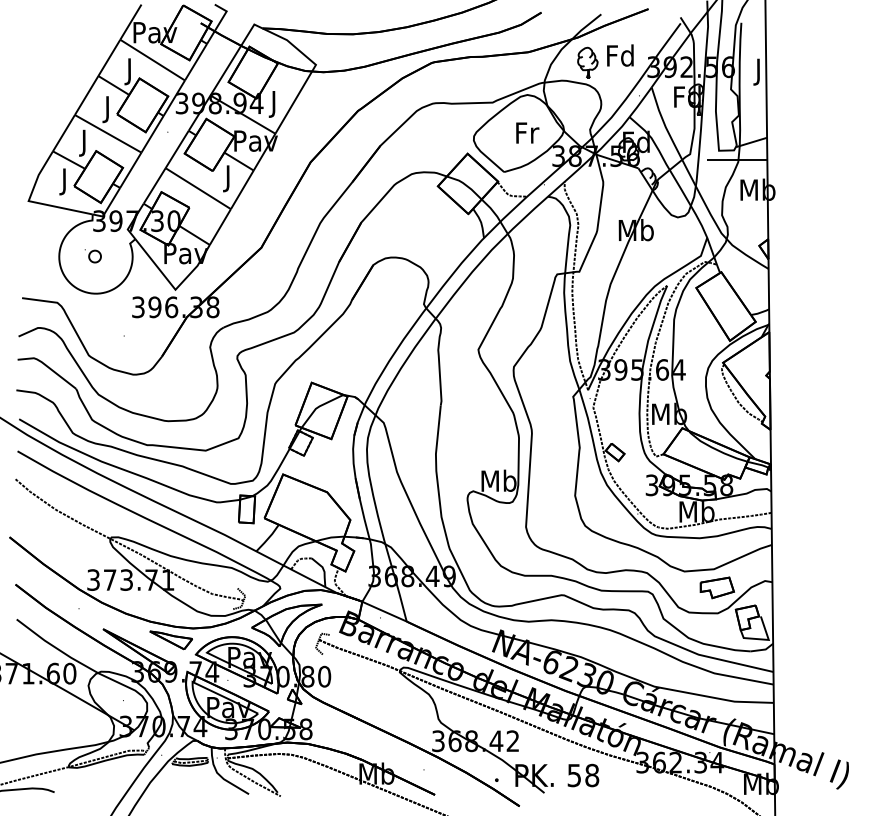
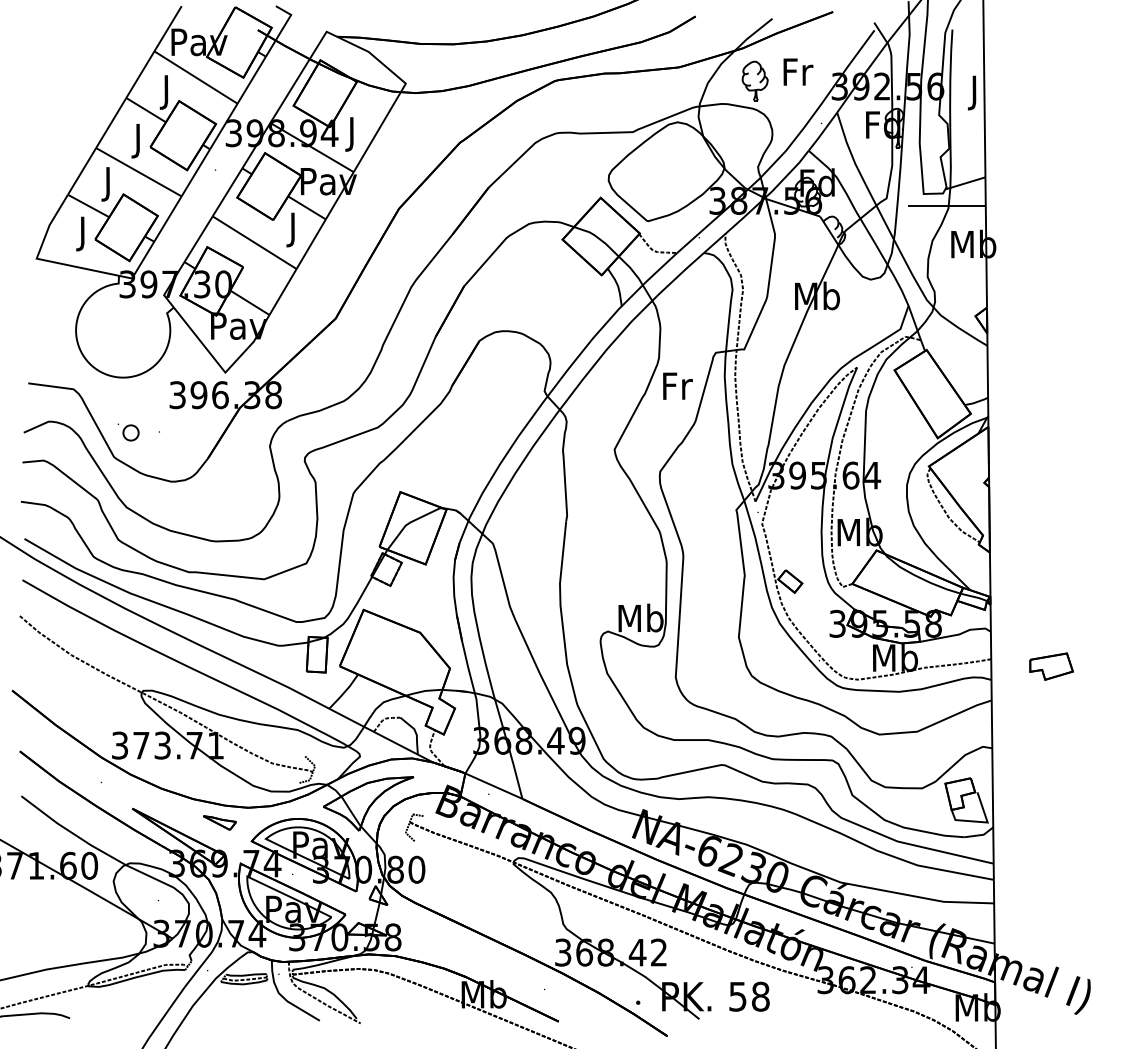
text: (620, 55) -> (796, 71), Fd -> Fr
text: (527, 132) -> (677, 385), moved
part: (93, 256) -> (128, 432), moved
part: (717, 587) -> (1051, 666), moved
part: (170, 639) -> (219, 822), size x0.6

